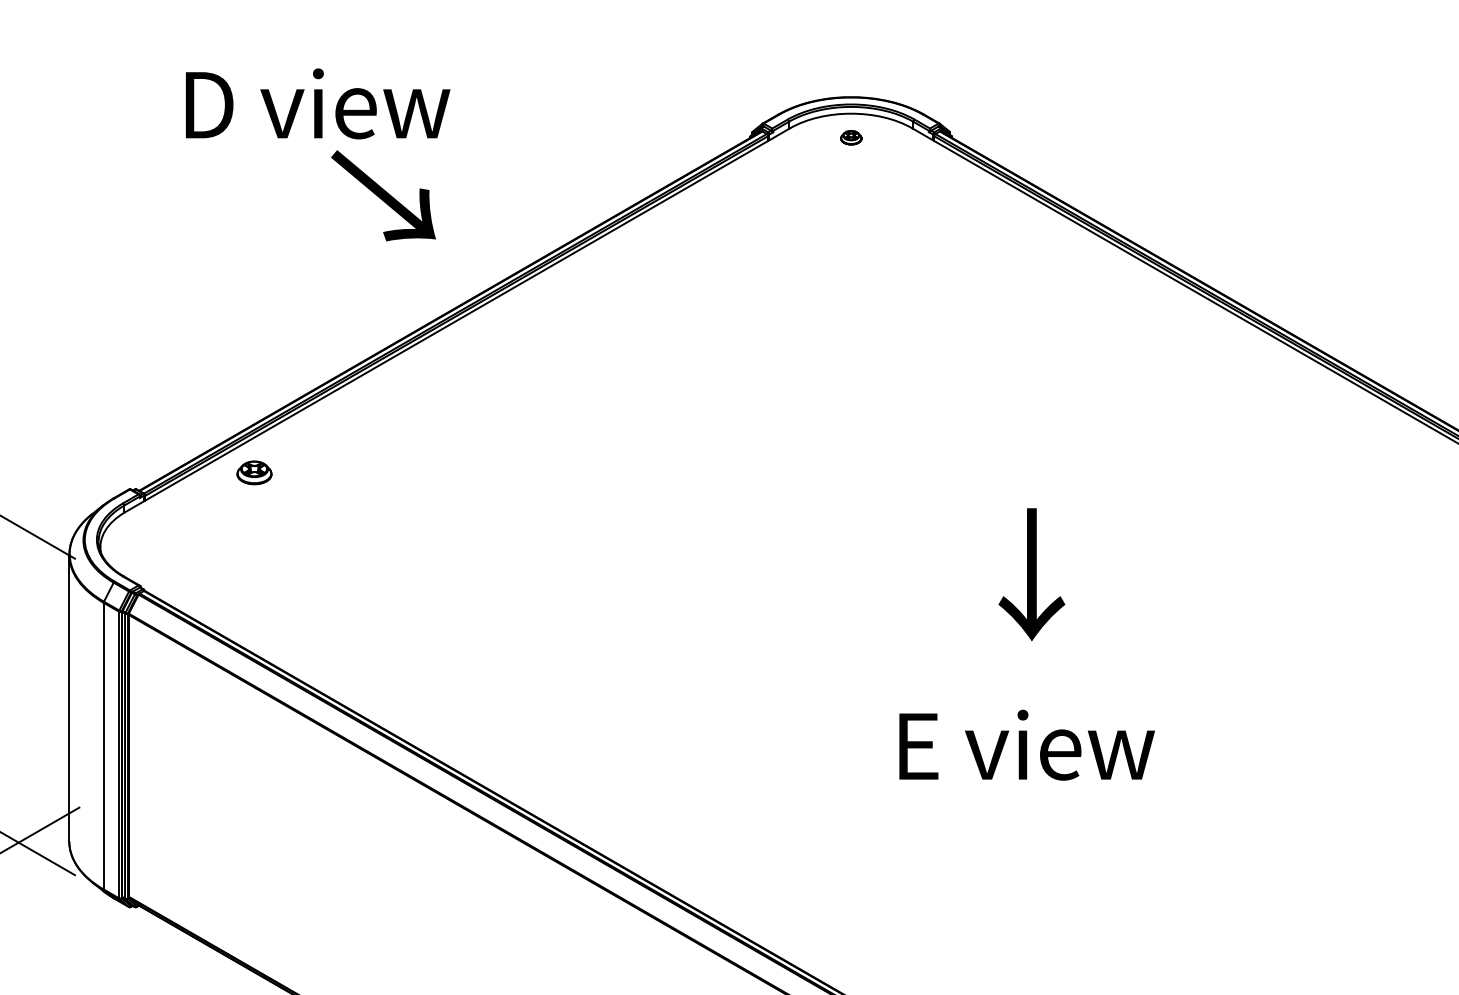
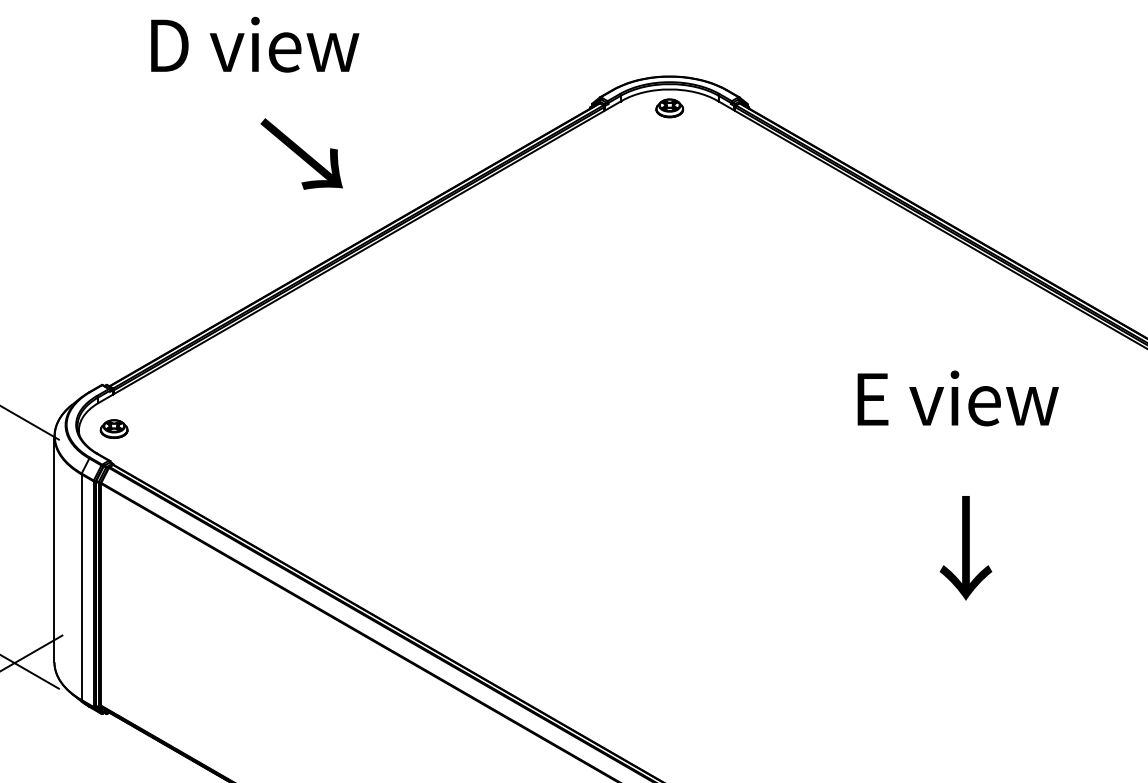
text: (318, 103) -> (255, 44), moved
part: (850, 137) -> (669, 108), size x1.67
part: (253, 472) -> (113, 428), moved
text: (1031, 575) -> (965, 548), moved
text: (1026, 745) -> (957, 398), moved

